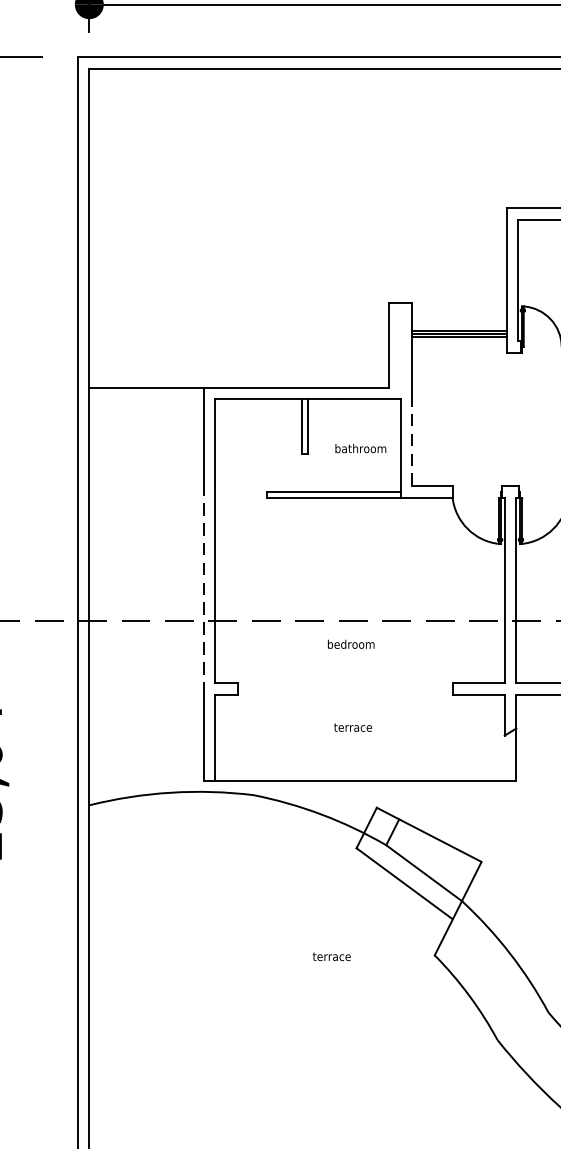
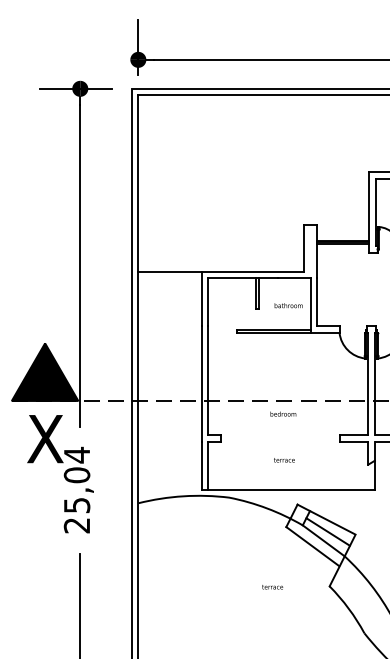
line: (412, 440) -> (317, 301), dashed -> solid
line: (203, 590) -> (201, 384), dashed -> solid
line: (430, 856) -> (327, 531), added

